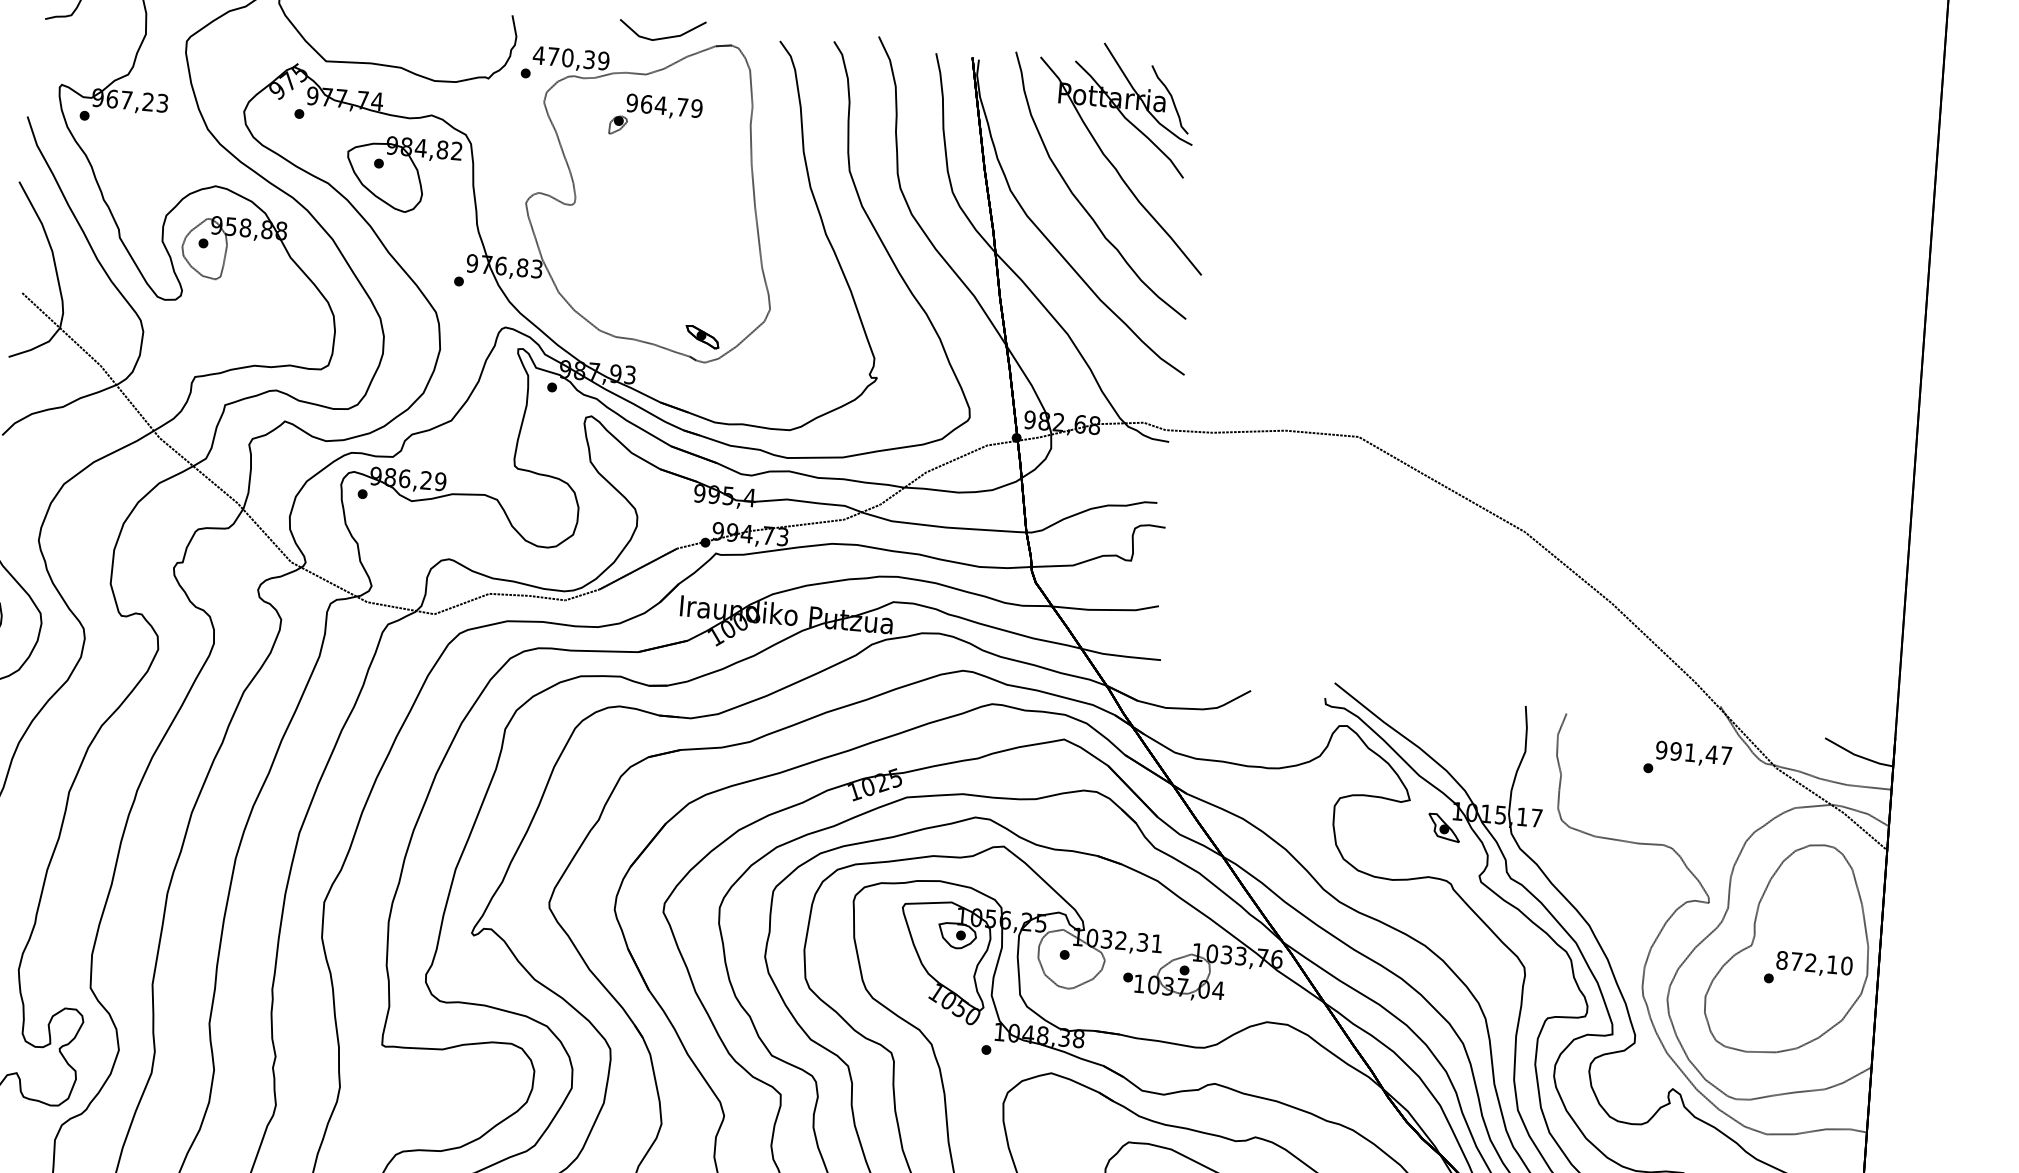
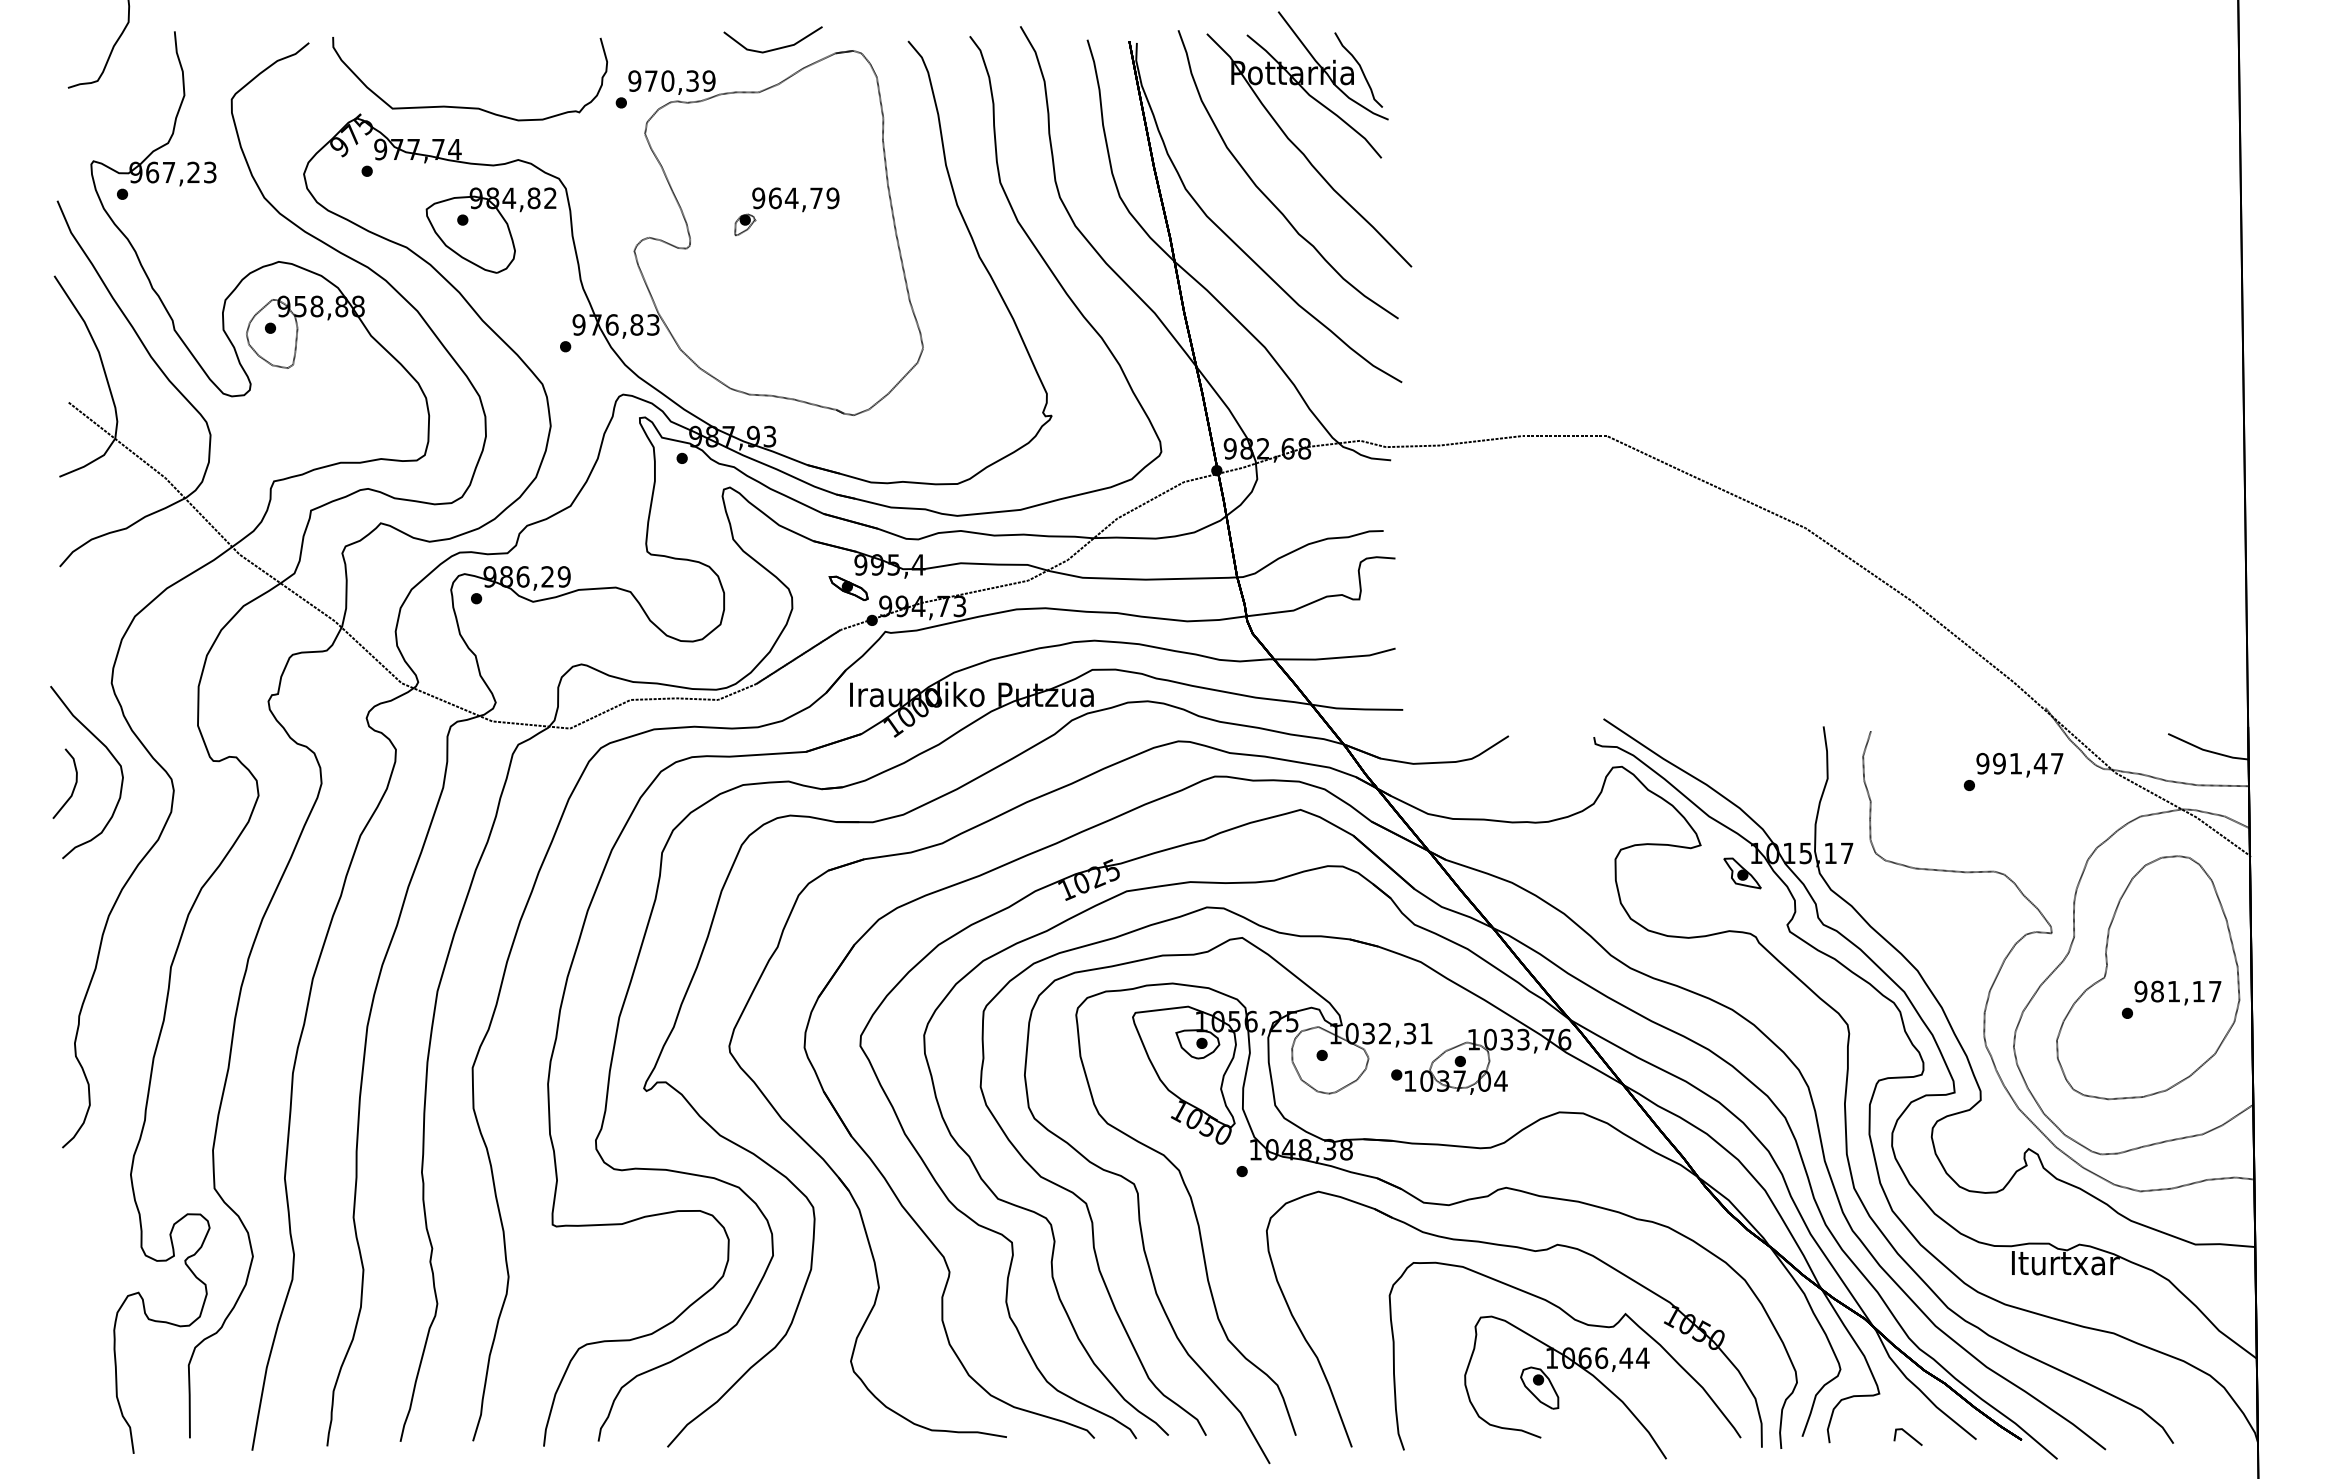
text: (538, 54) -> (634, 80), 470,39 -> 970,39
part: (650, 112) -> (780, 207), moved
part: (702, 336) -> (848, 587), moved
text: (1814, 963) -> (2177, 991), 872,10 -> 981,17

